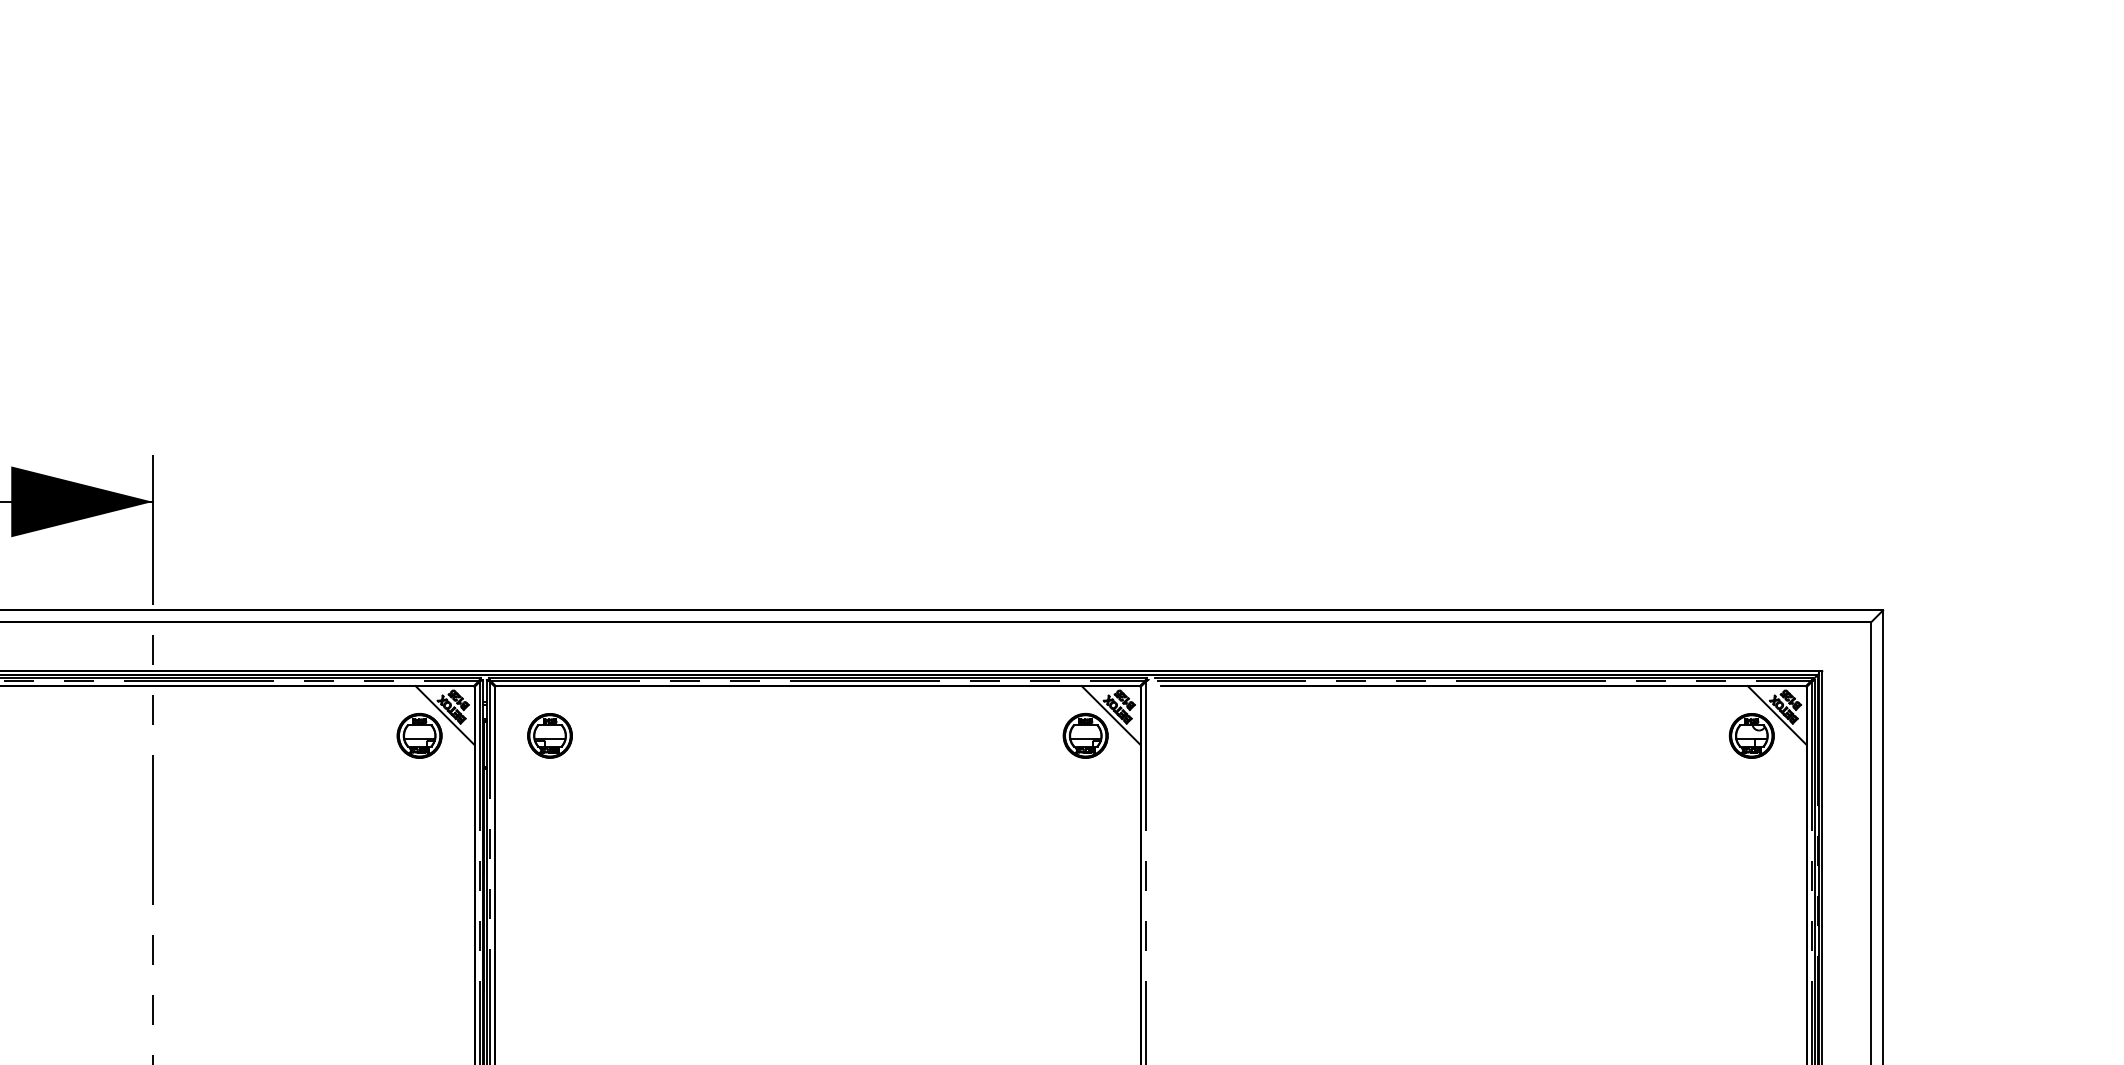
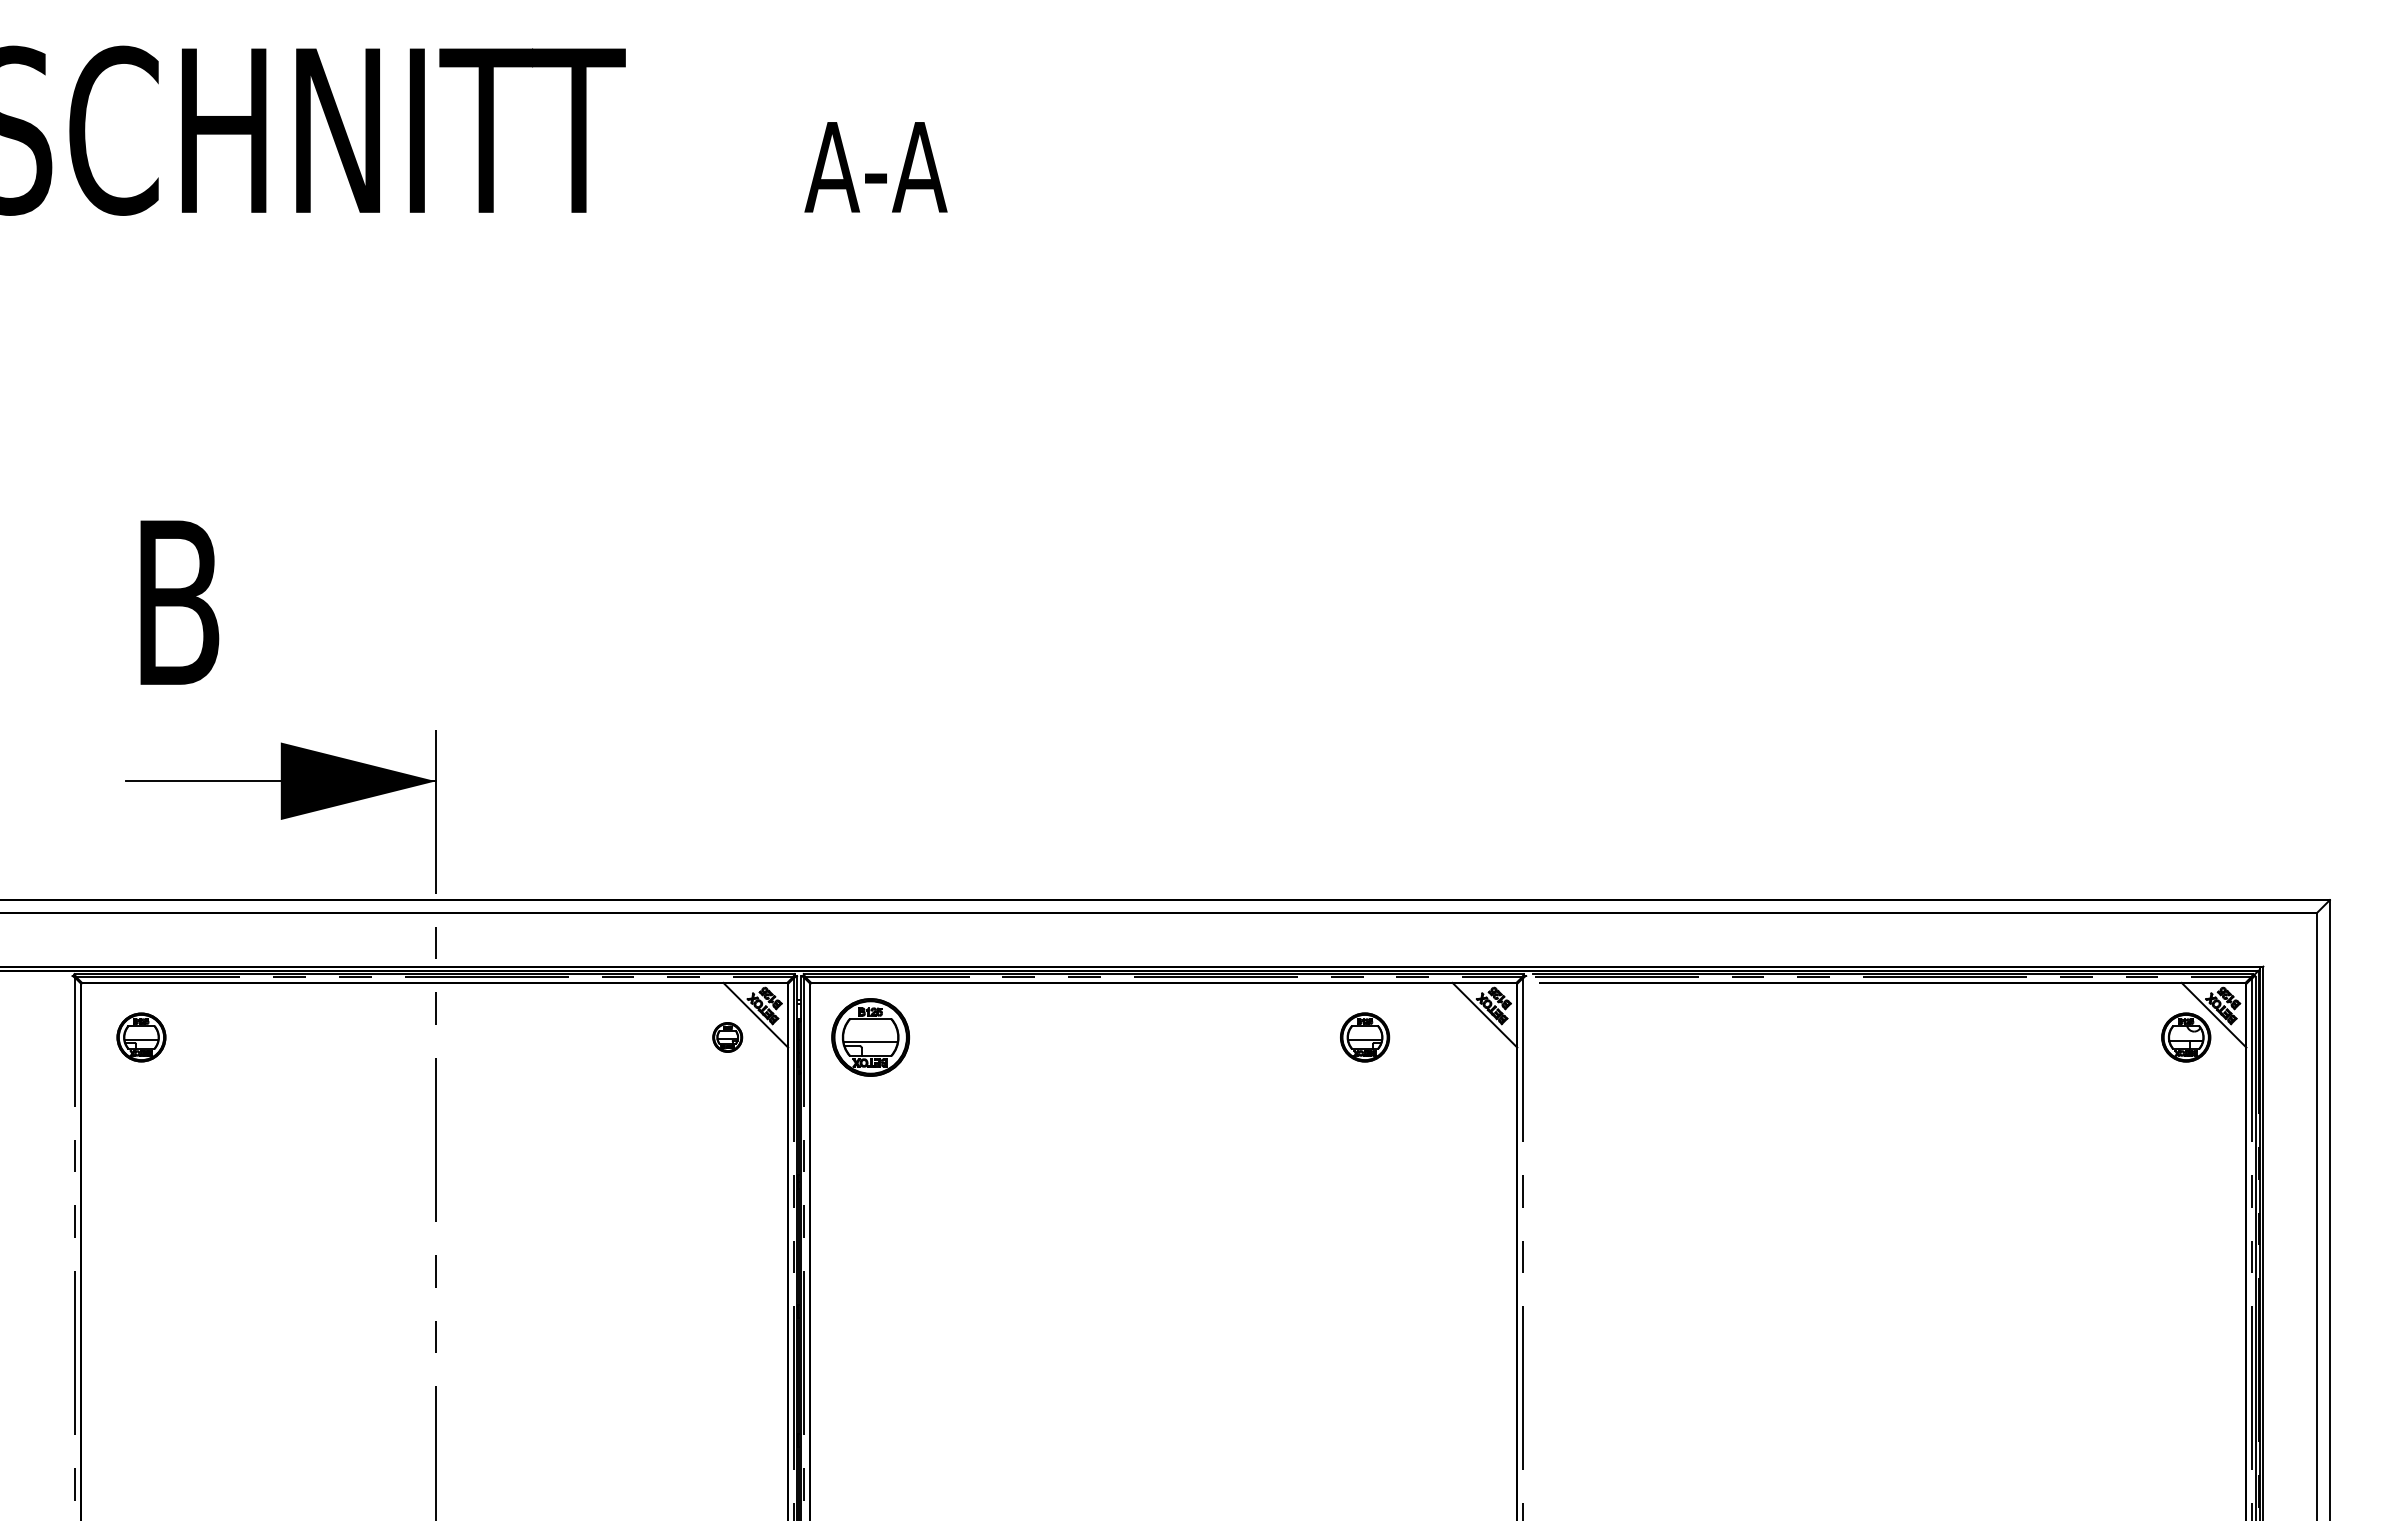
part: (419, 735) -> (727, 1037), size x0.6
part: (549, 735) -> (870, 1037), size x1.6
part: (1086, 735) -> (1365, 1037), moved

